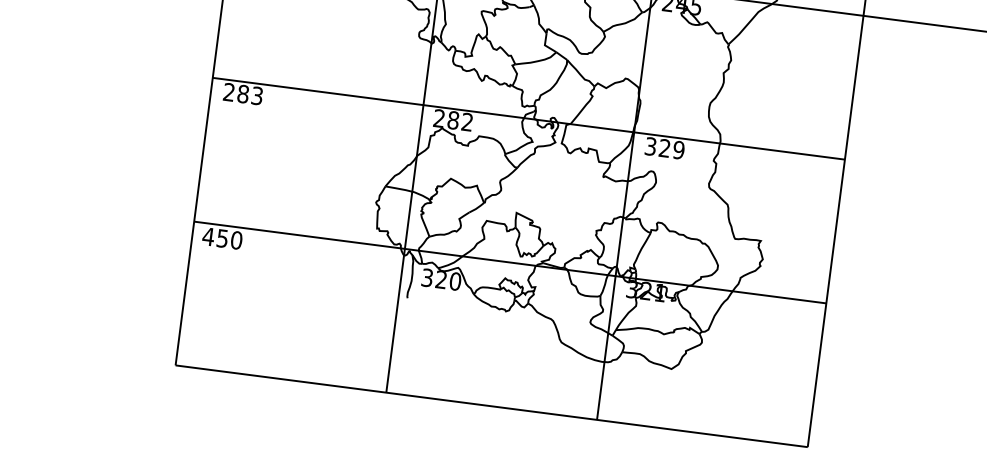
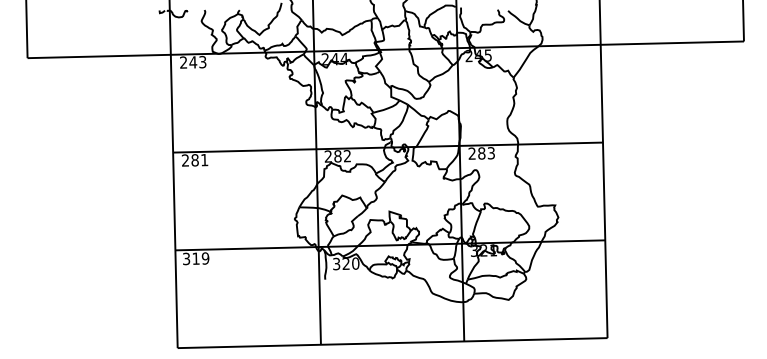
text: (257, 95) -> (204, 159), 283 -> 281
text: (664, 148) -> (481, 153), 329 -> 283
text: (221, 238) -> (195, 258), 450 -> 319

